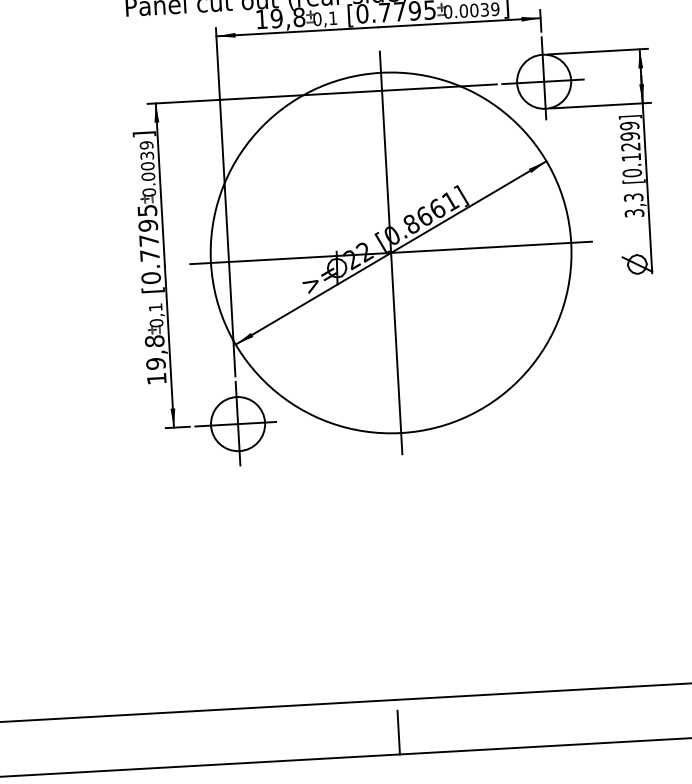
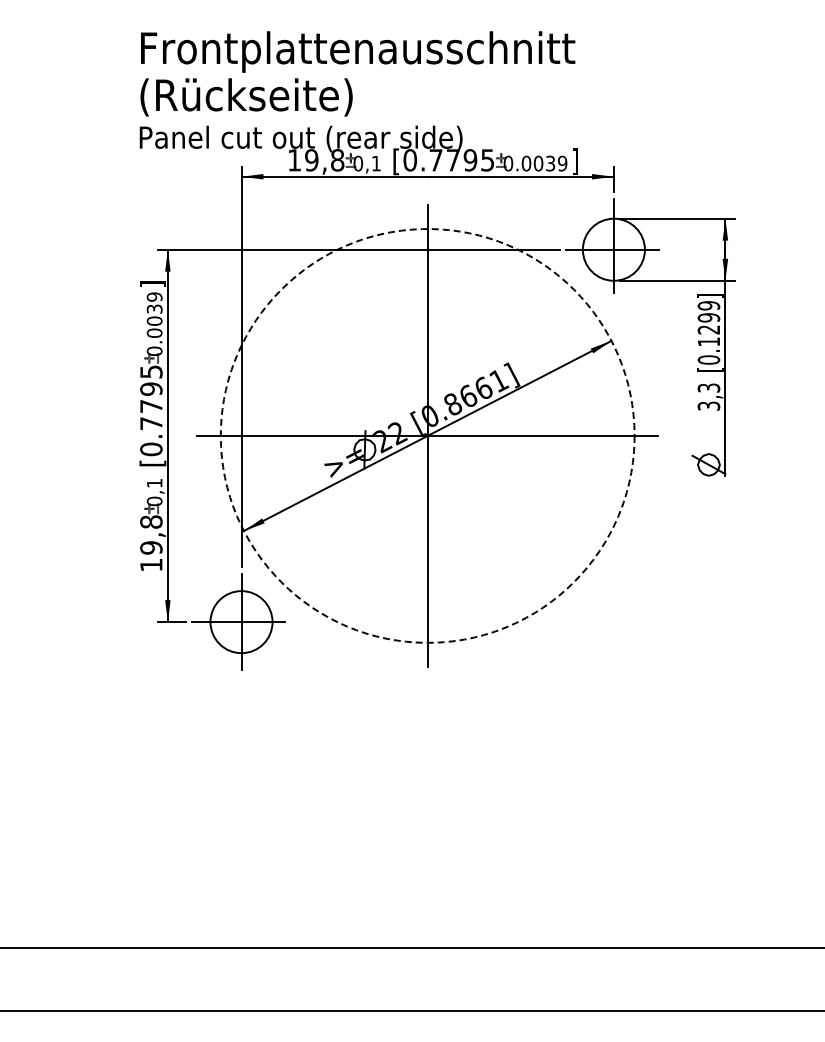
circle: (390, 252) -> (427, 435), solid -> dashed
line: (398, 732) -> (405, 985), removed

